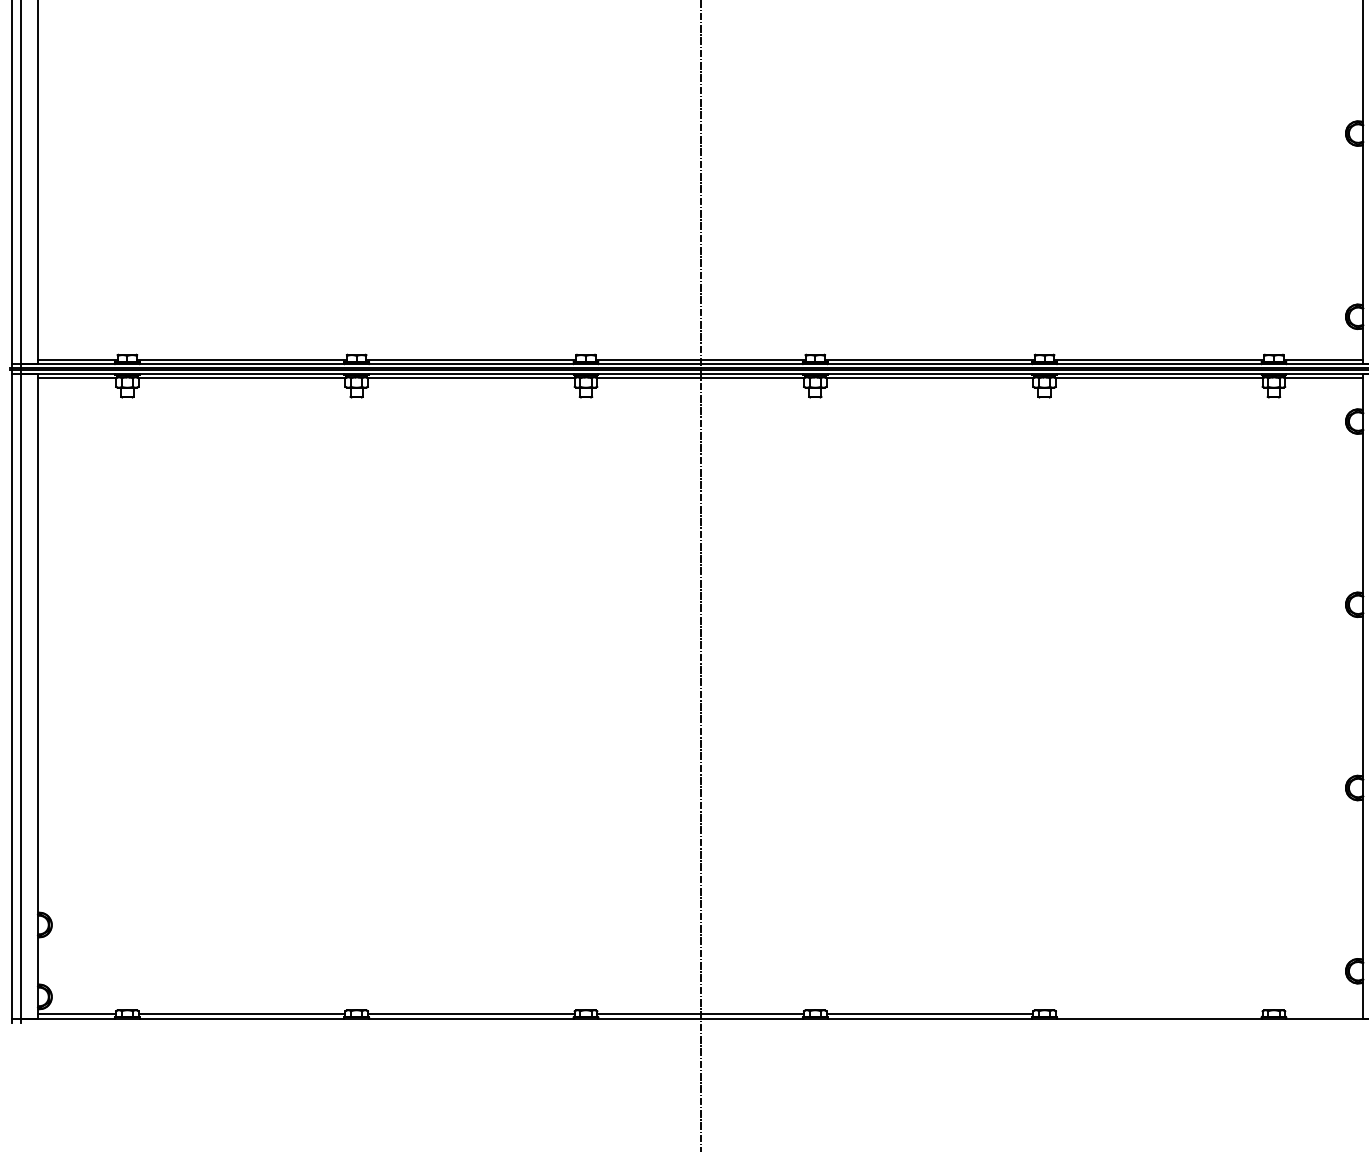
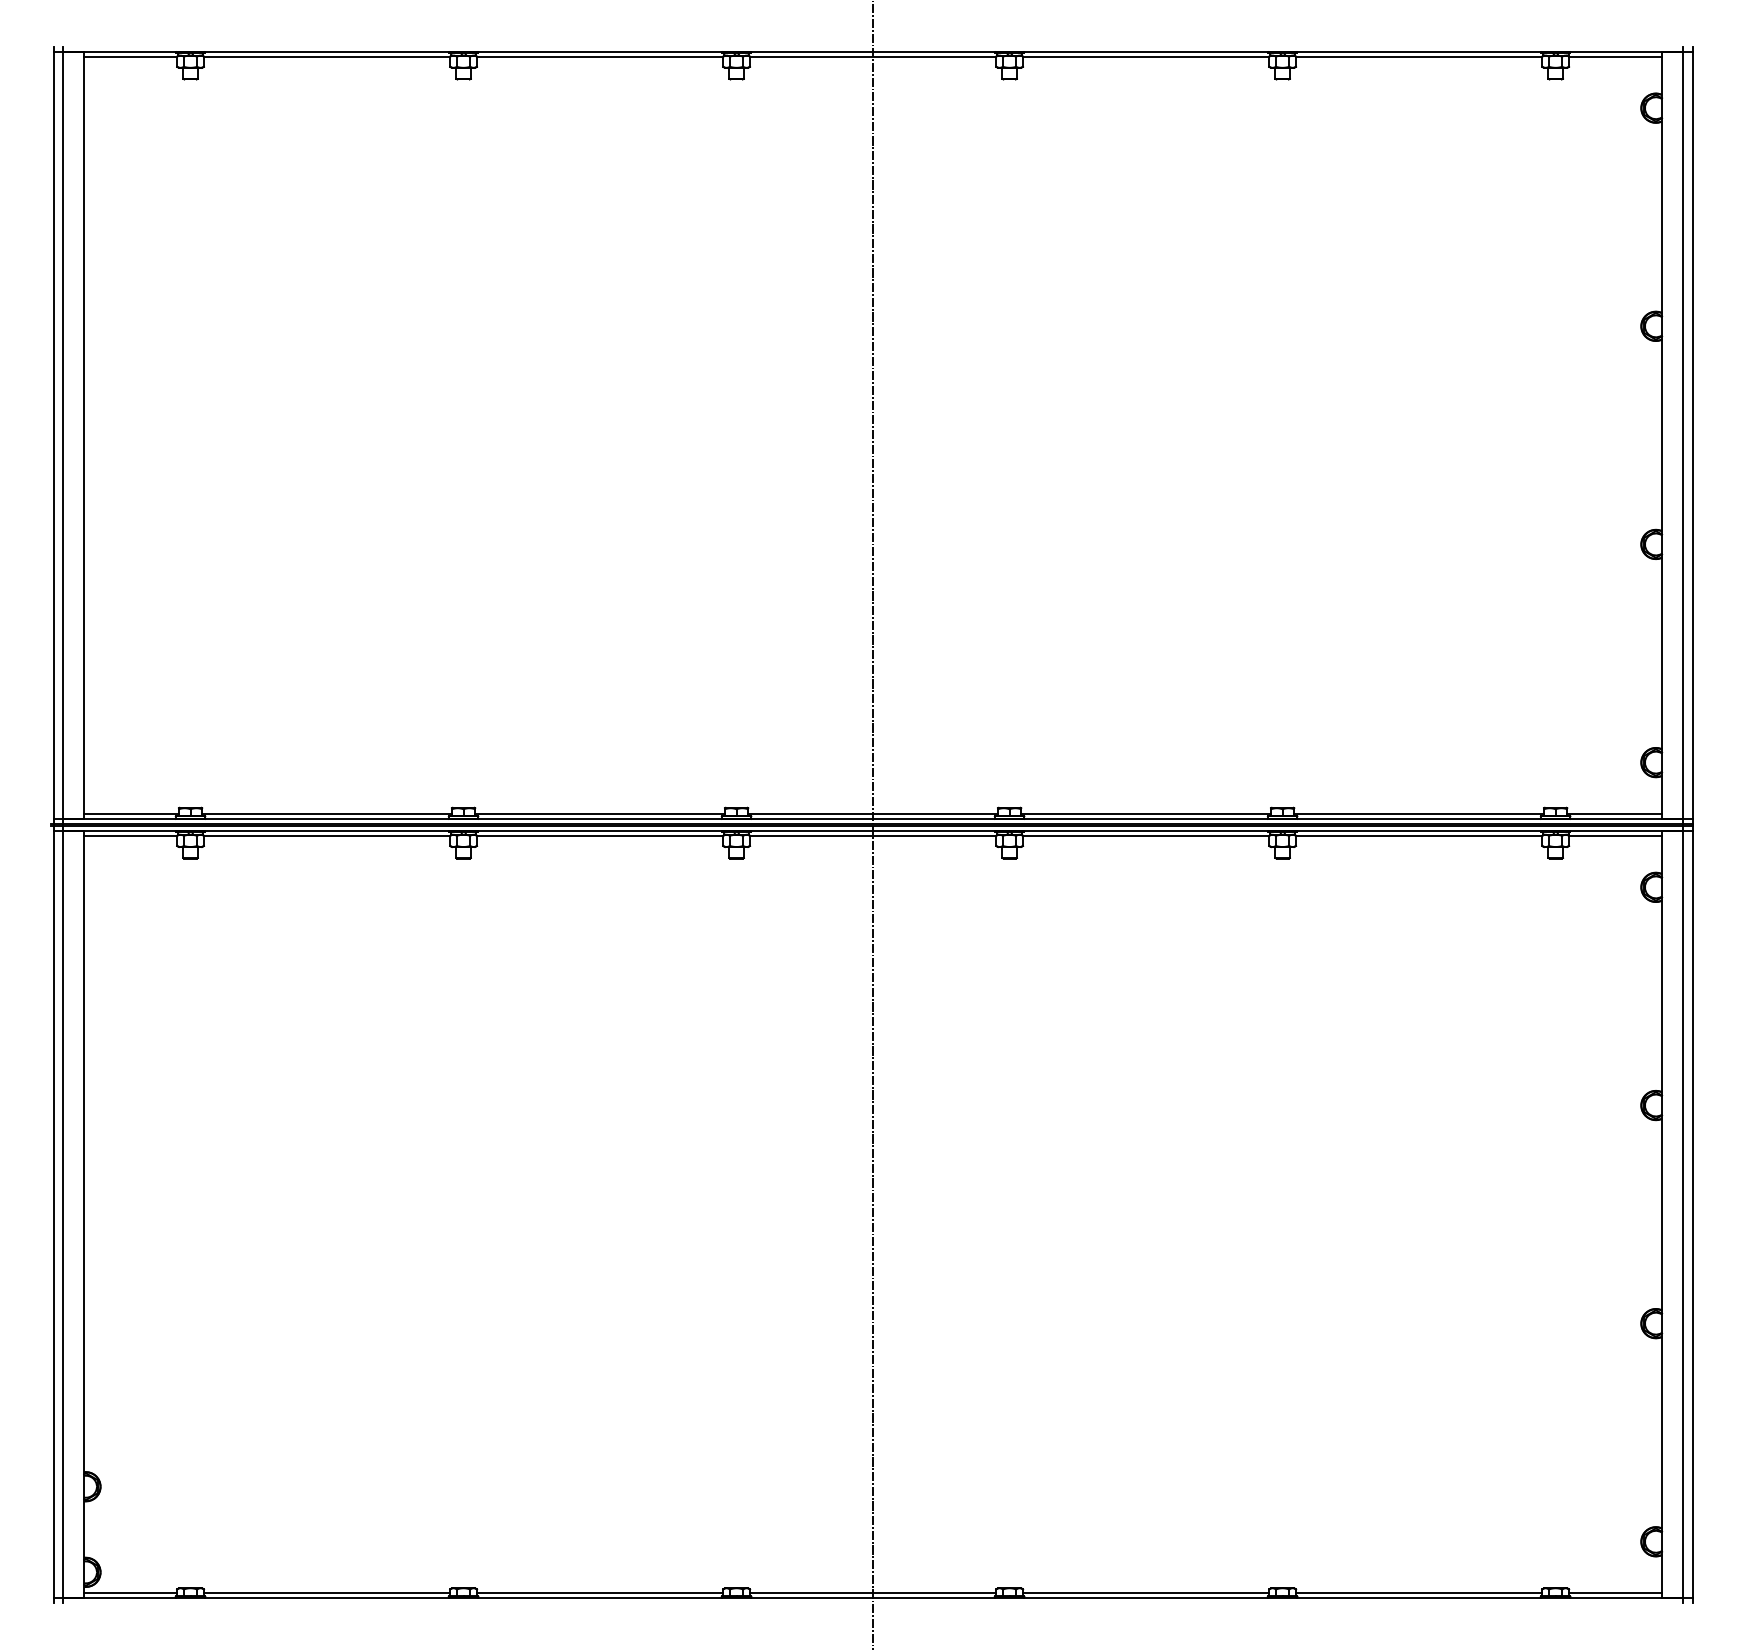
line: (1159, 1014) -> (1419, 1593), added
line: (1324, 1014) -> (1615, 1593), added

